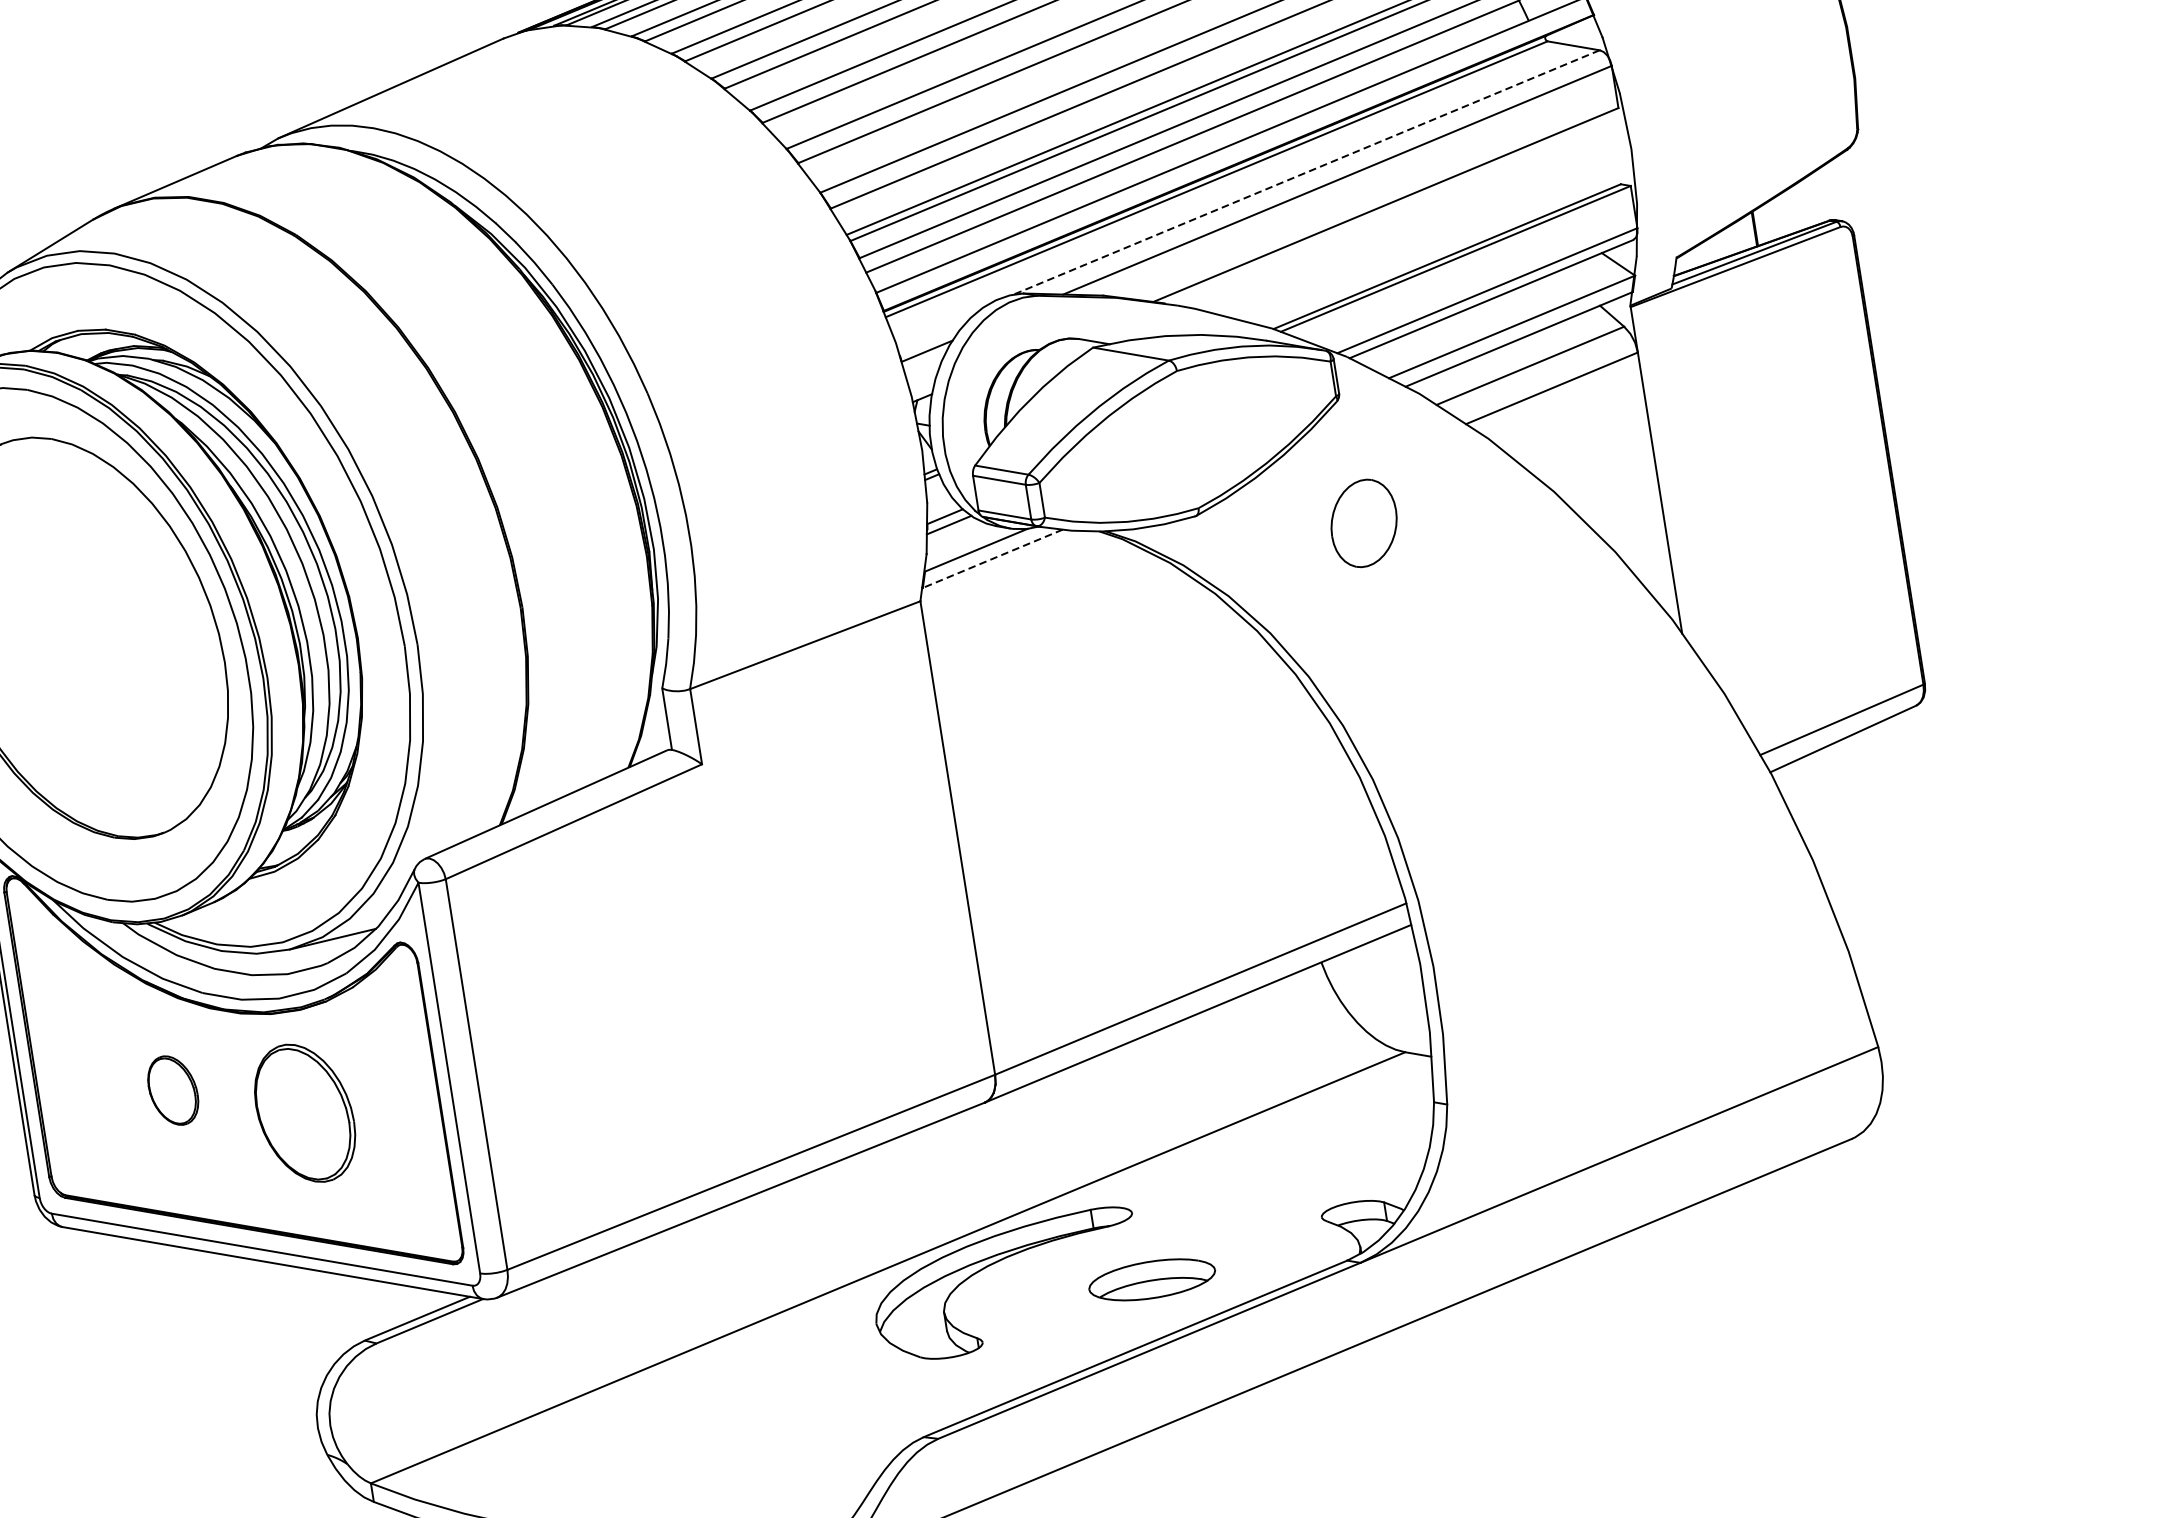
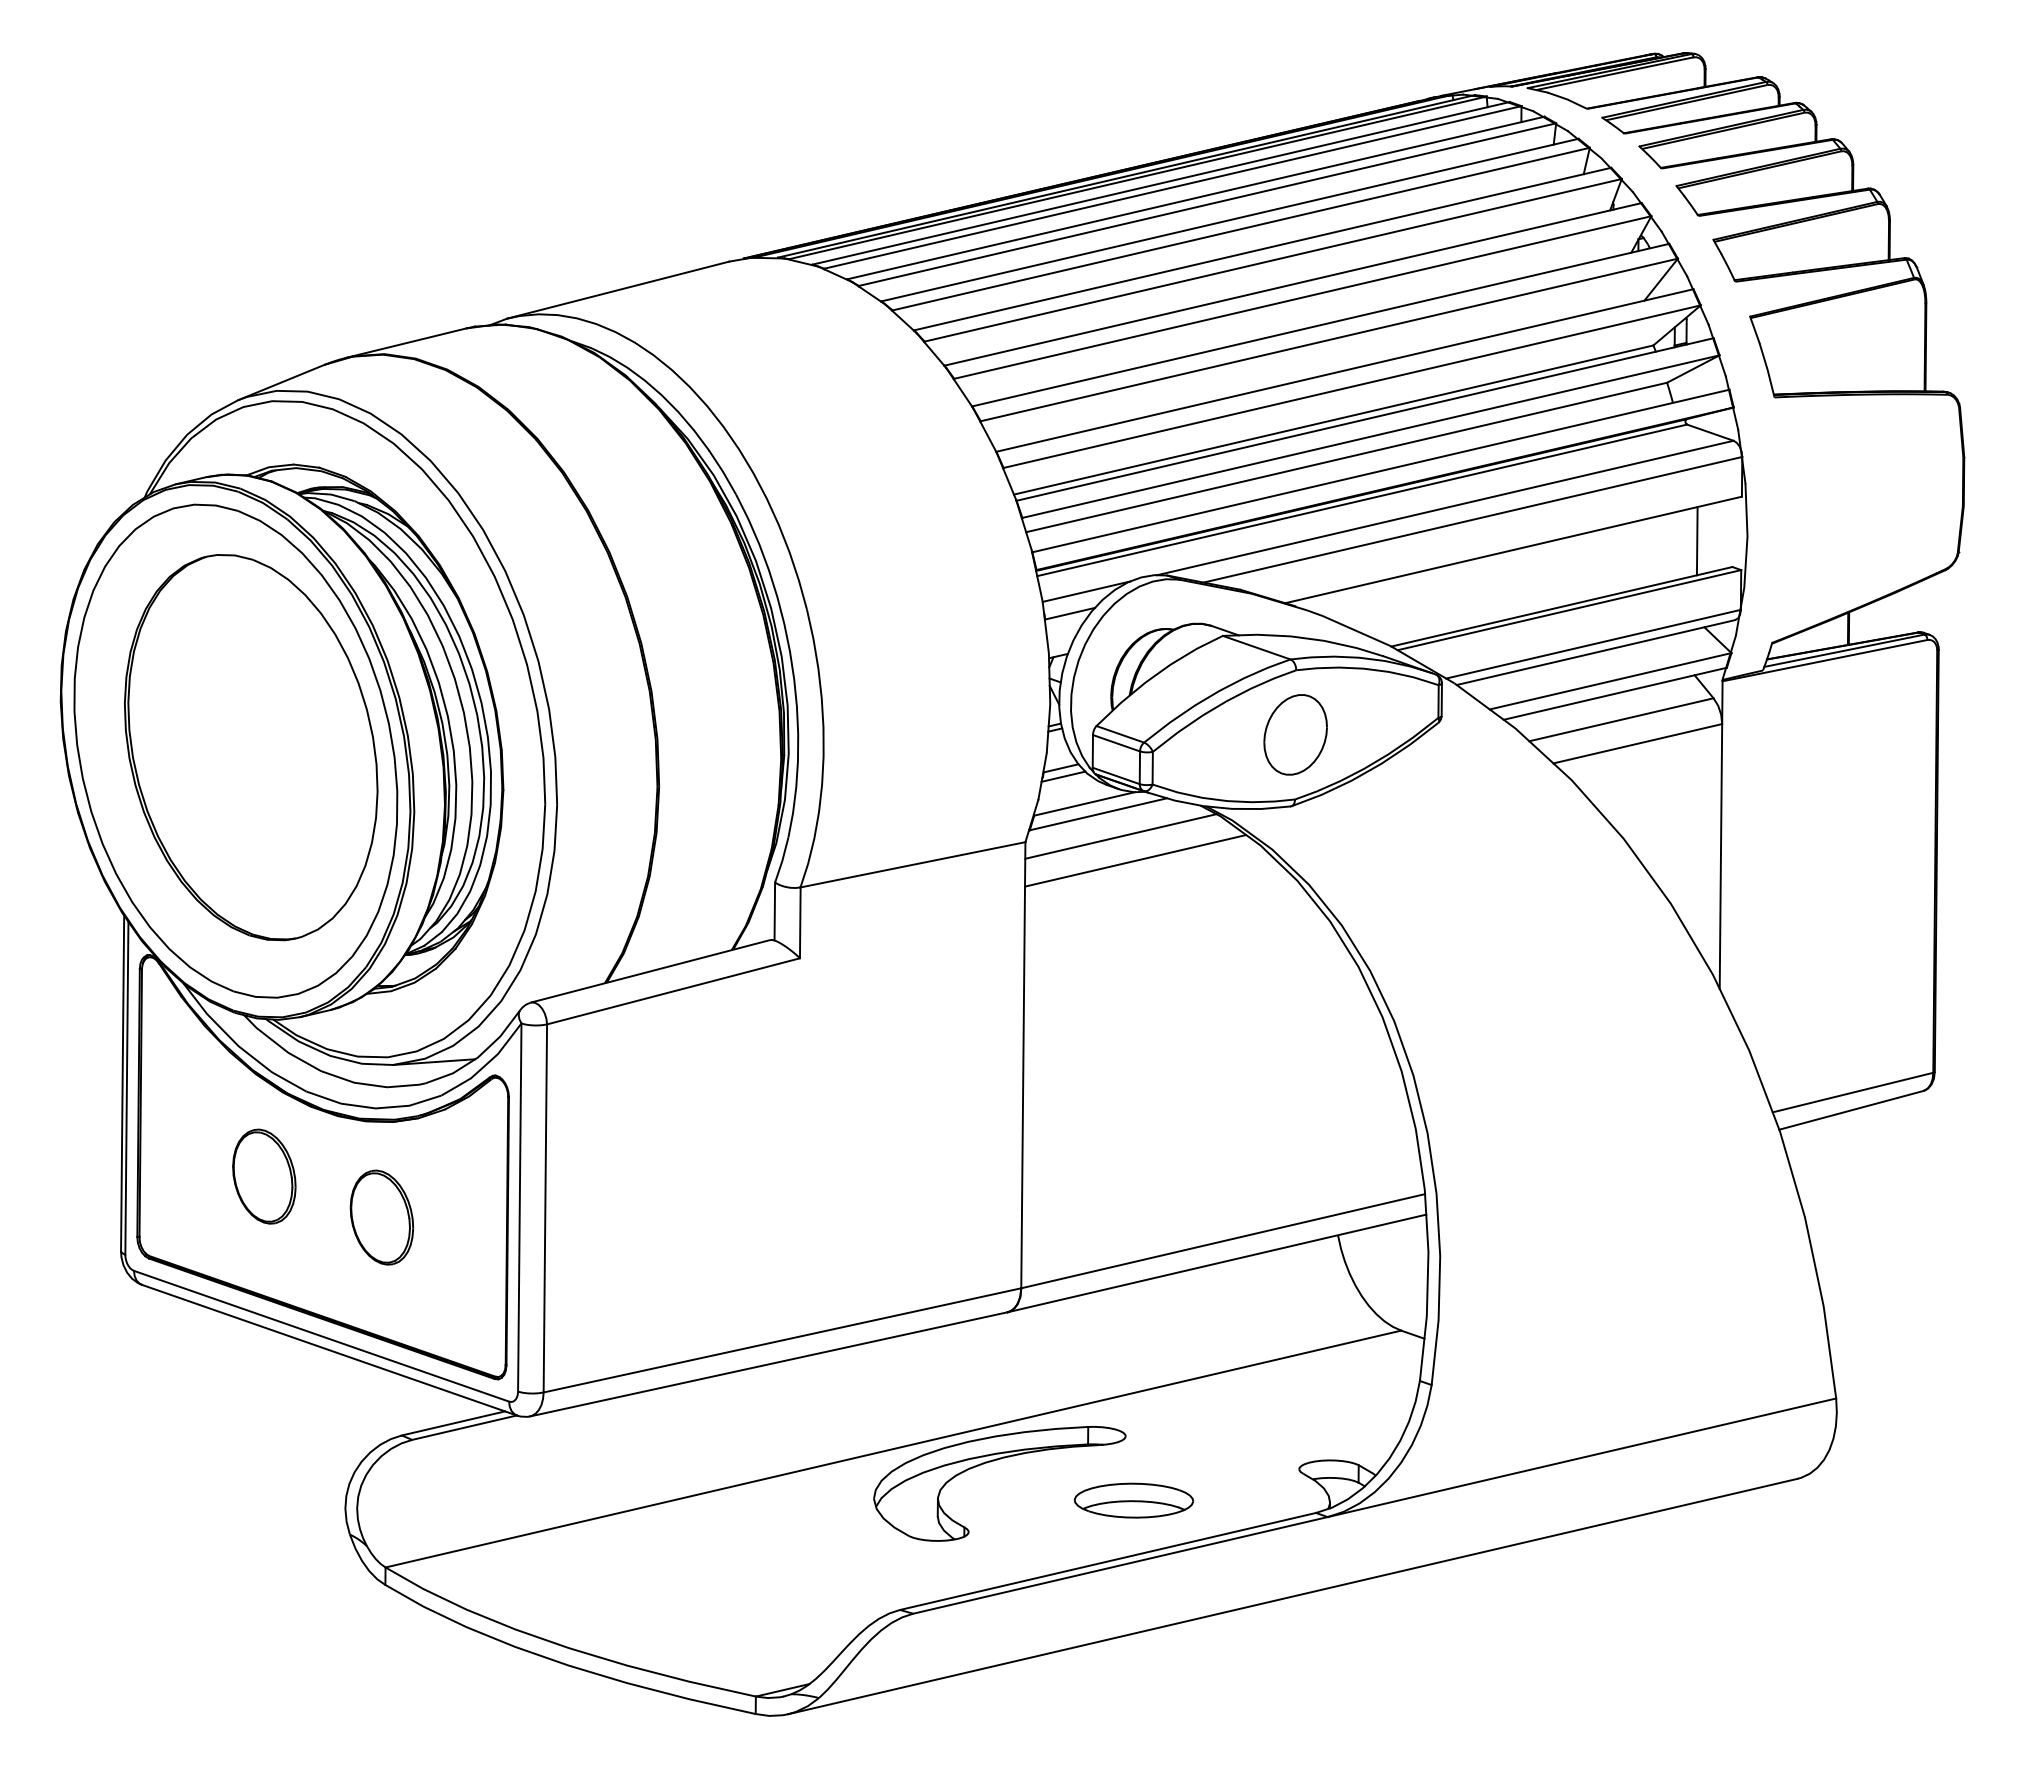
line: (1578, 163) -> (1696, 541), added
line: (1305, 173) -> (1444, 508), dashed -> solid
line: (940, 324) -> (1086, 591), added
part: (1363, 523) -> (1295, 734), moved
line: (992, 558) -> (1098, 814), dashed -> solid
line: (1020, 578) -> (1120, 836), added
line: (1040, 601) -> (1135, 860), added
part: (173, 1090) -> (264, 1176), size x1.43
part: (304, 1113) -> (381, 1217), size x0.71

